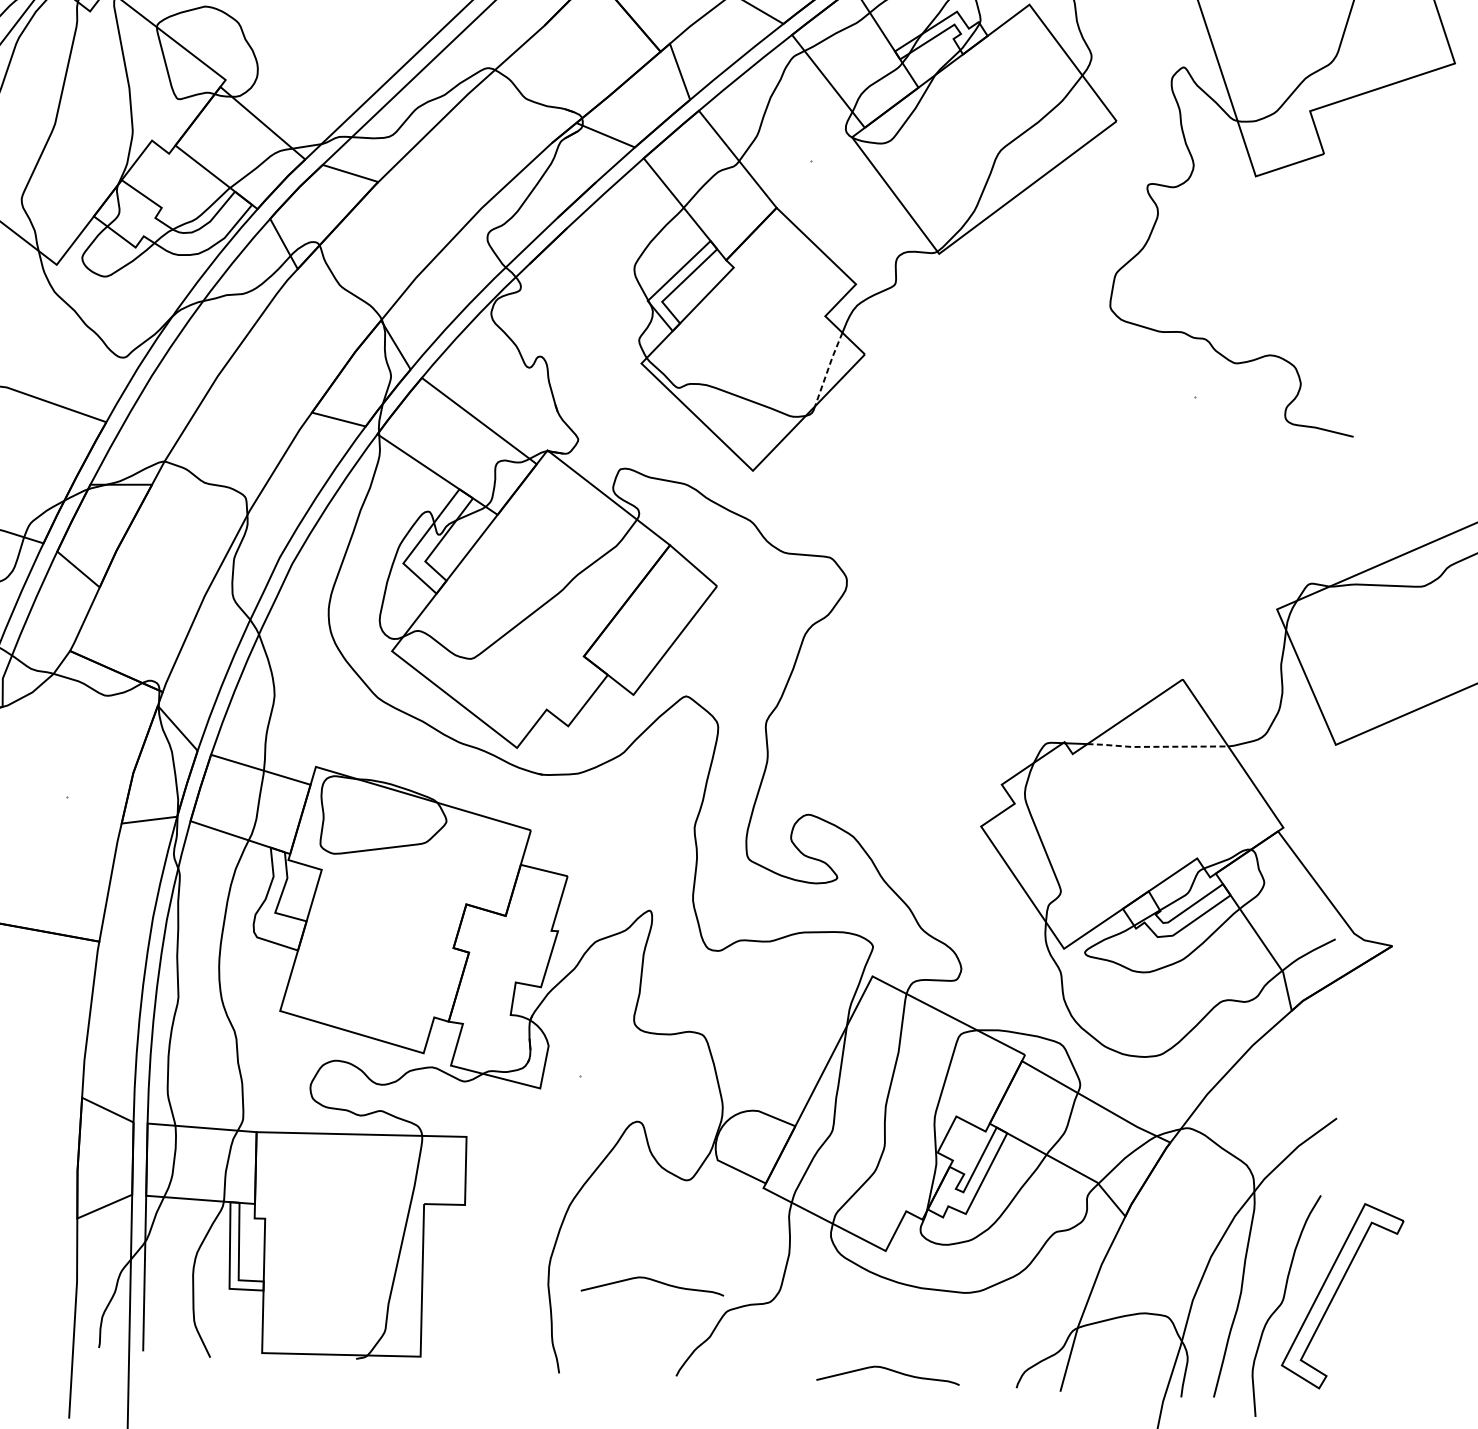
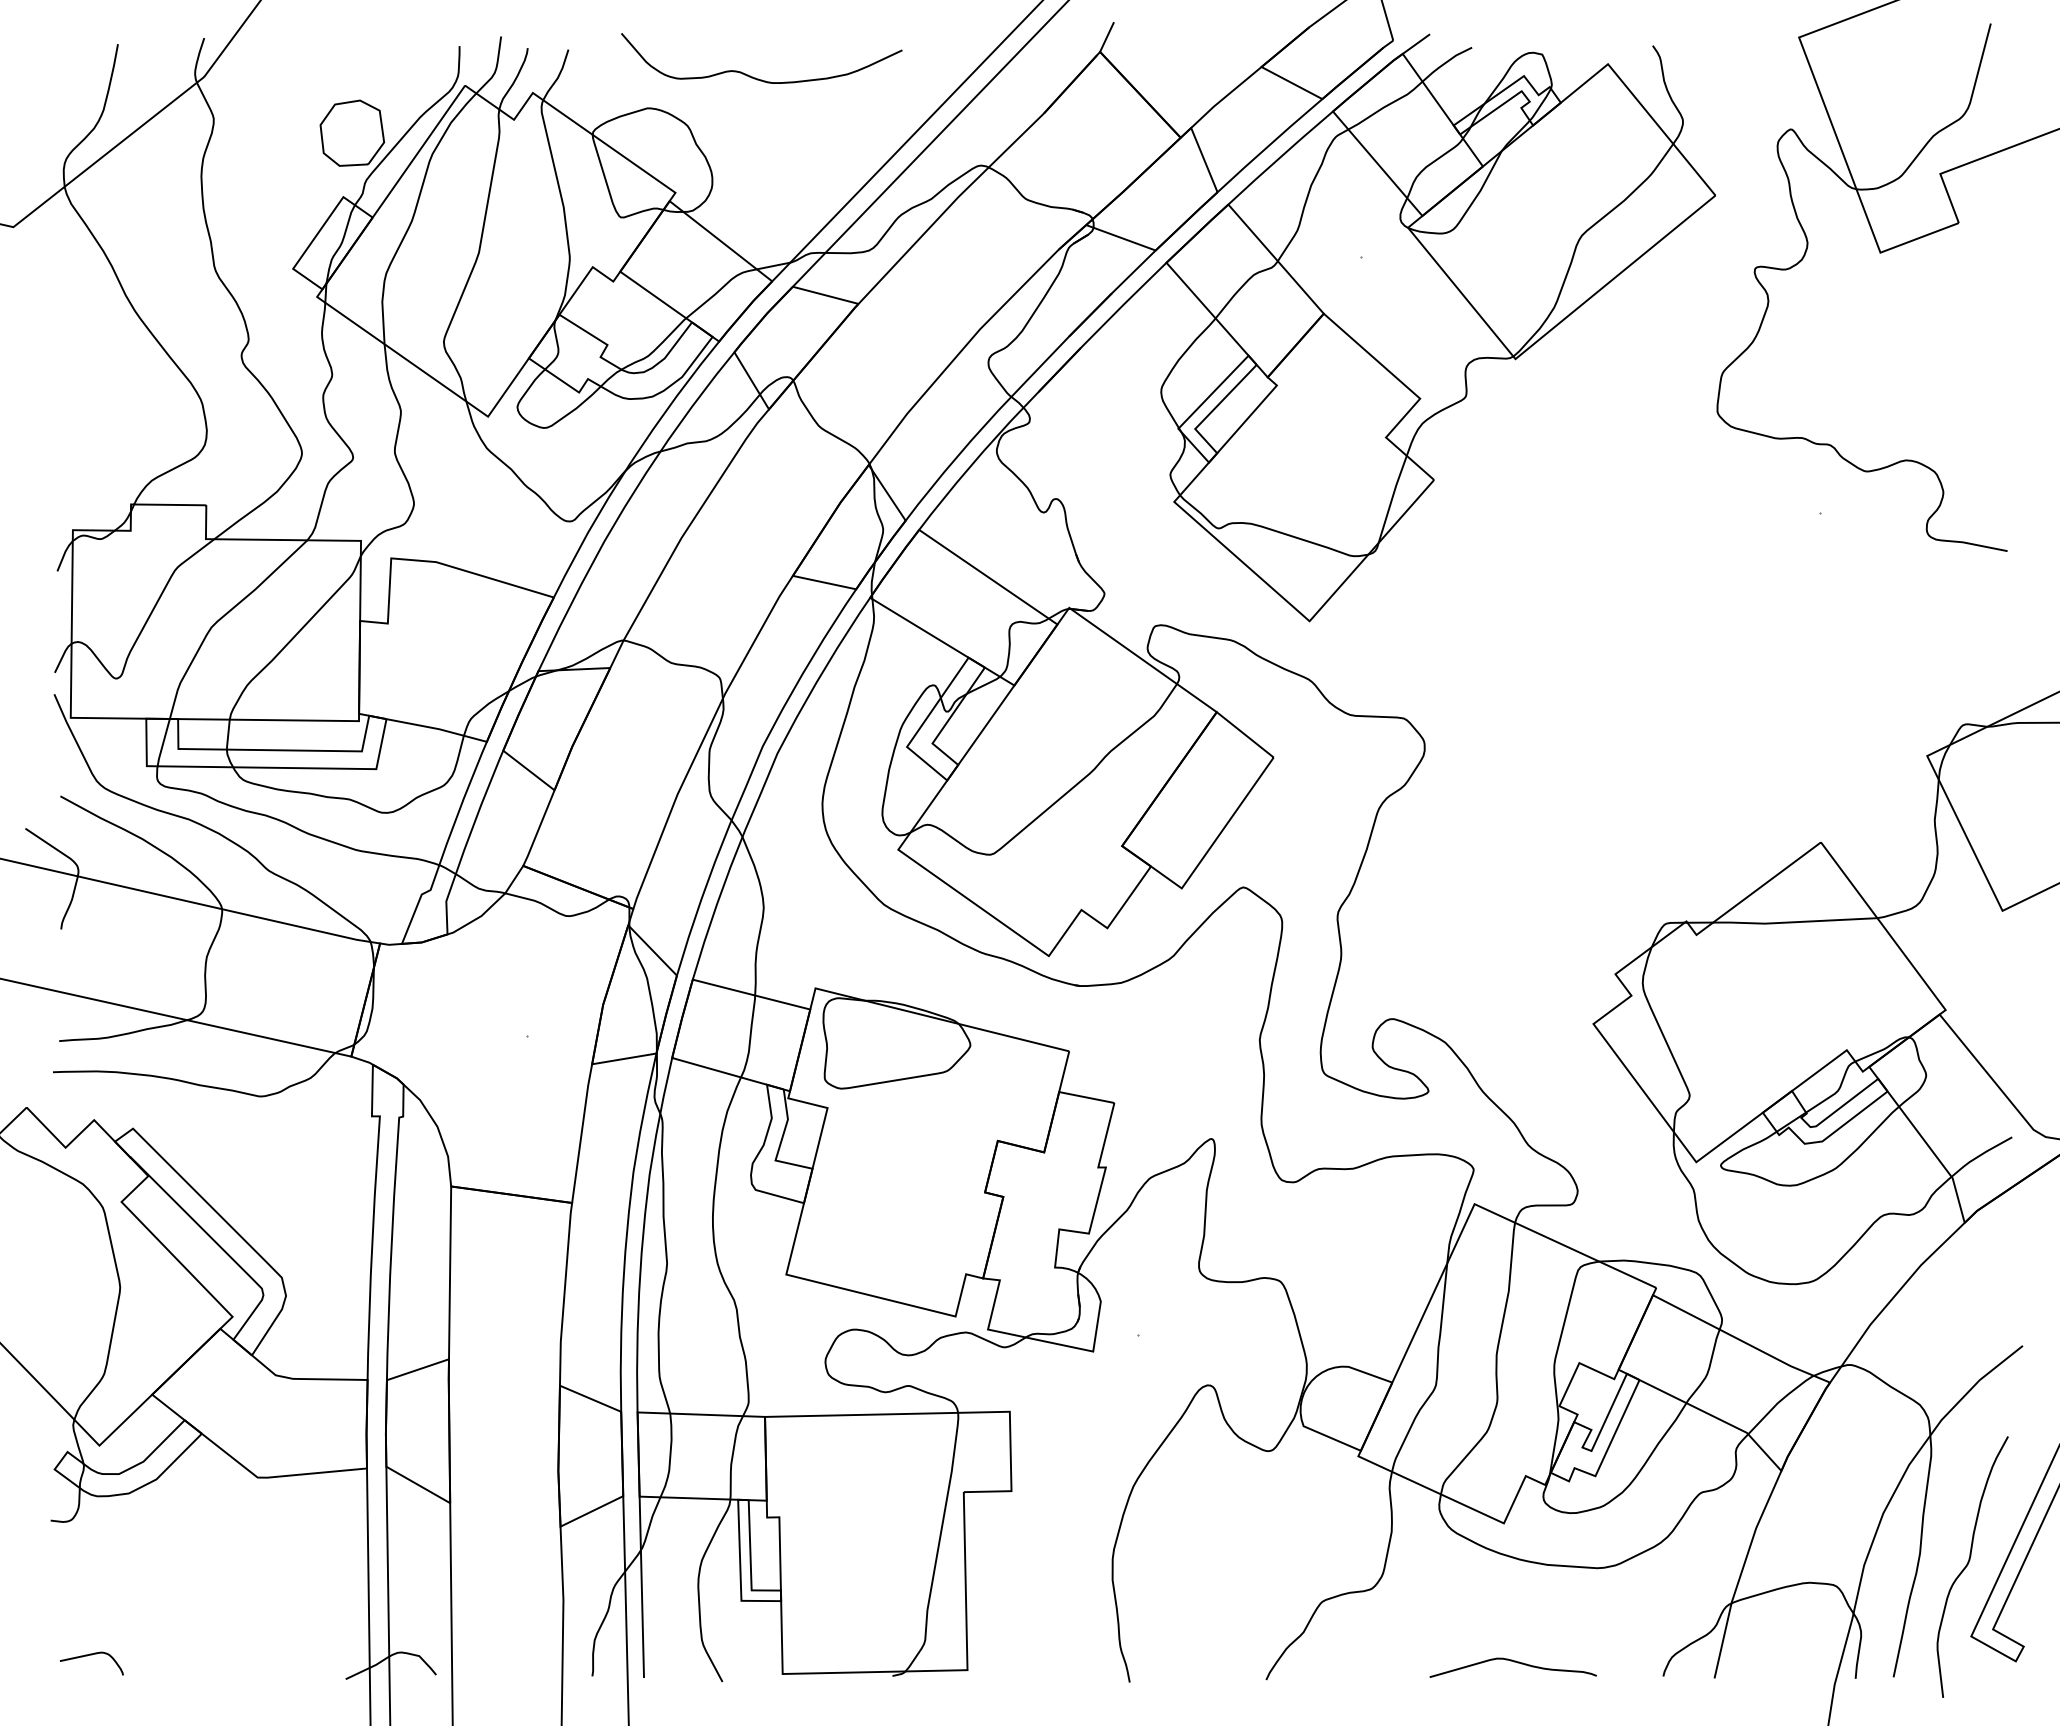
line: (828, 368) -> (1392, 498), dashed -> solid
line: (1156, 747) -> (1793, 922), dashed -> solid
curve: (653, 1281) -> (1235, 1570), removed

